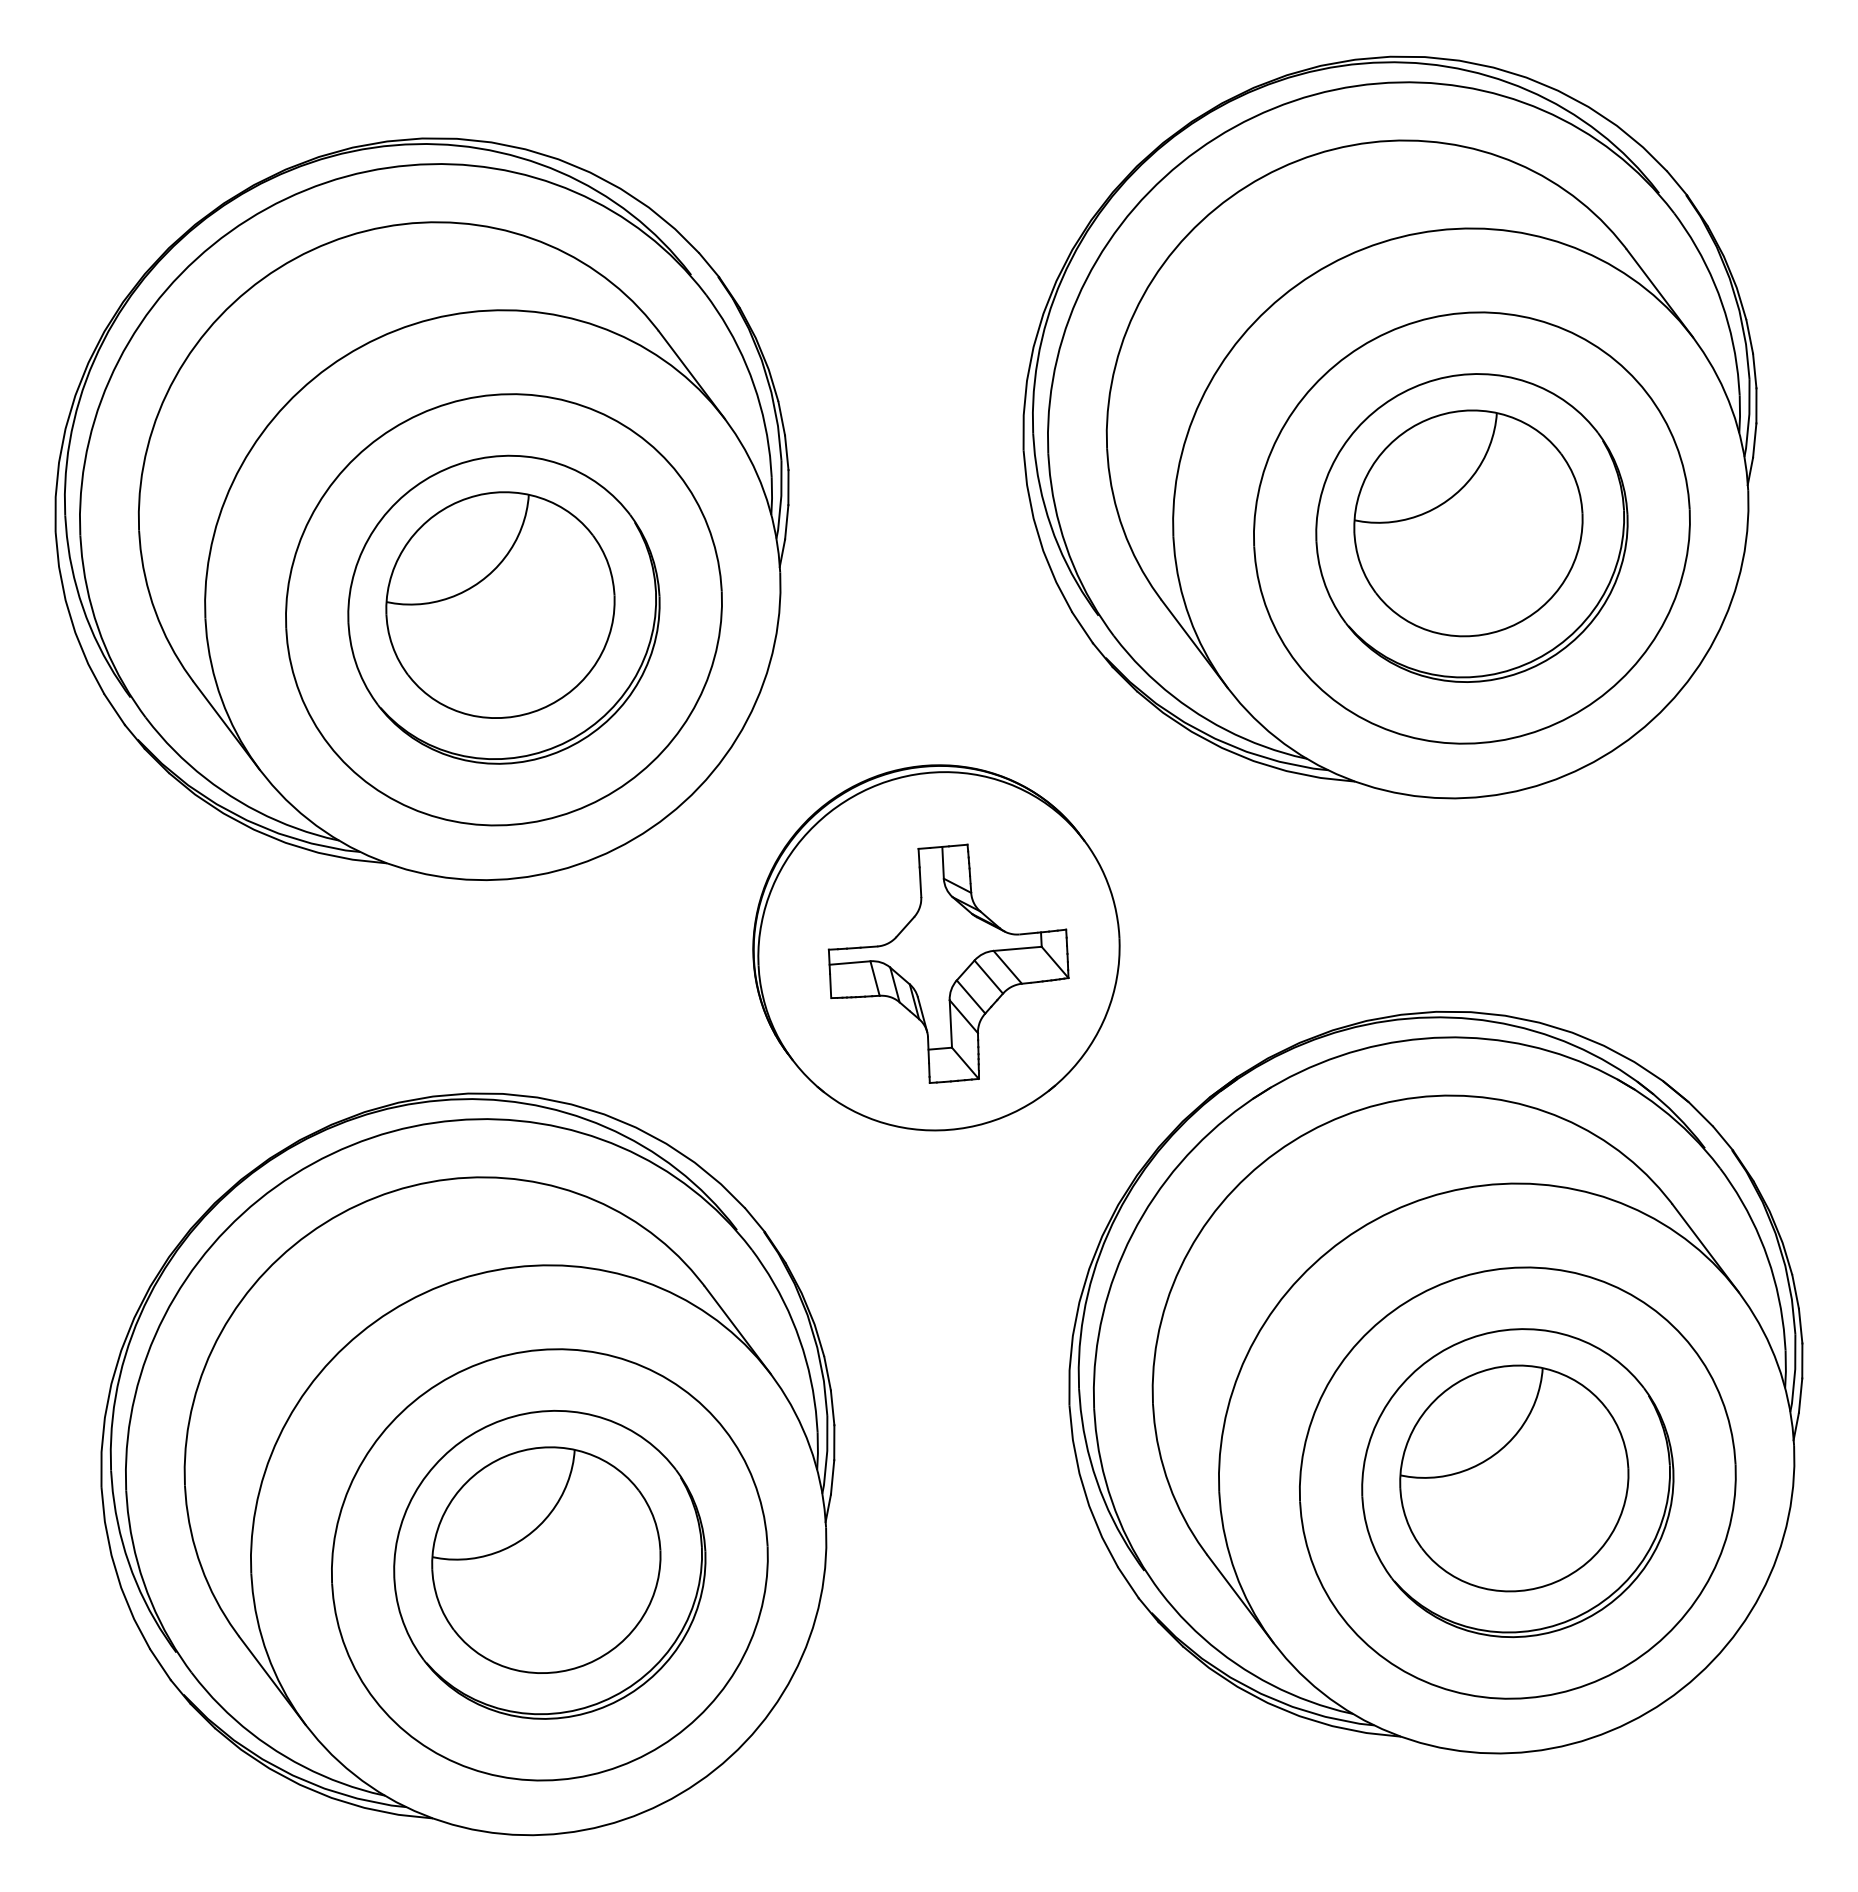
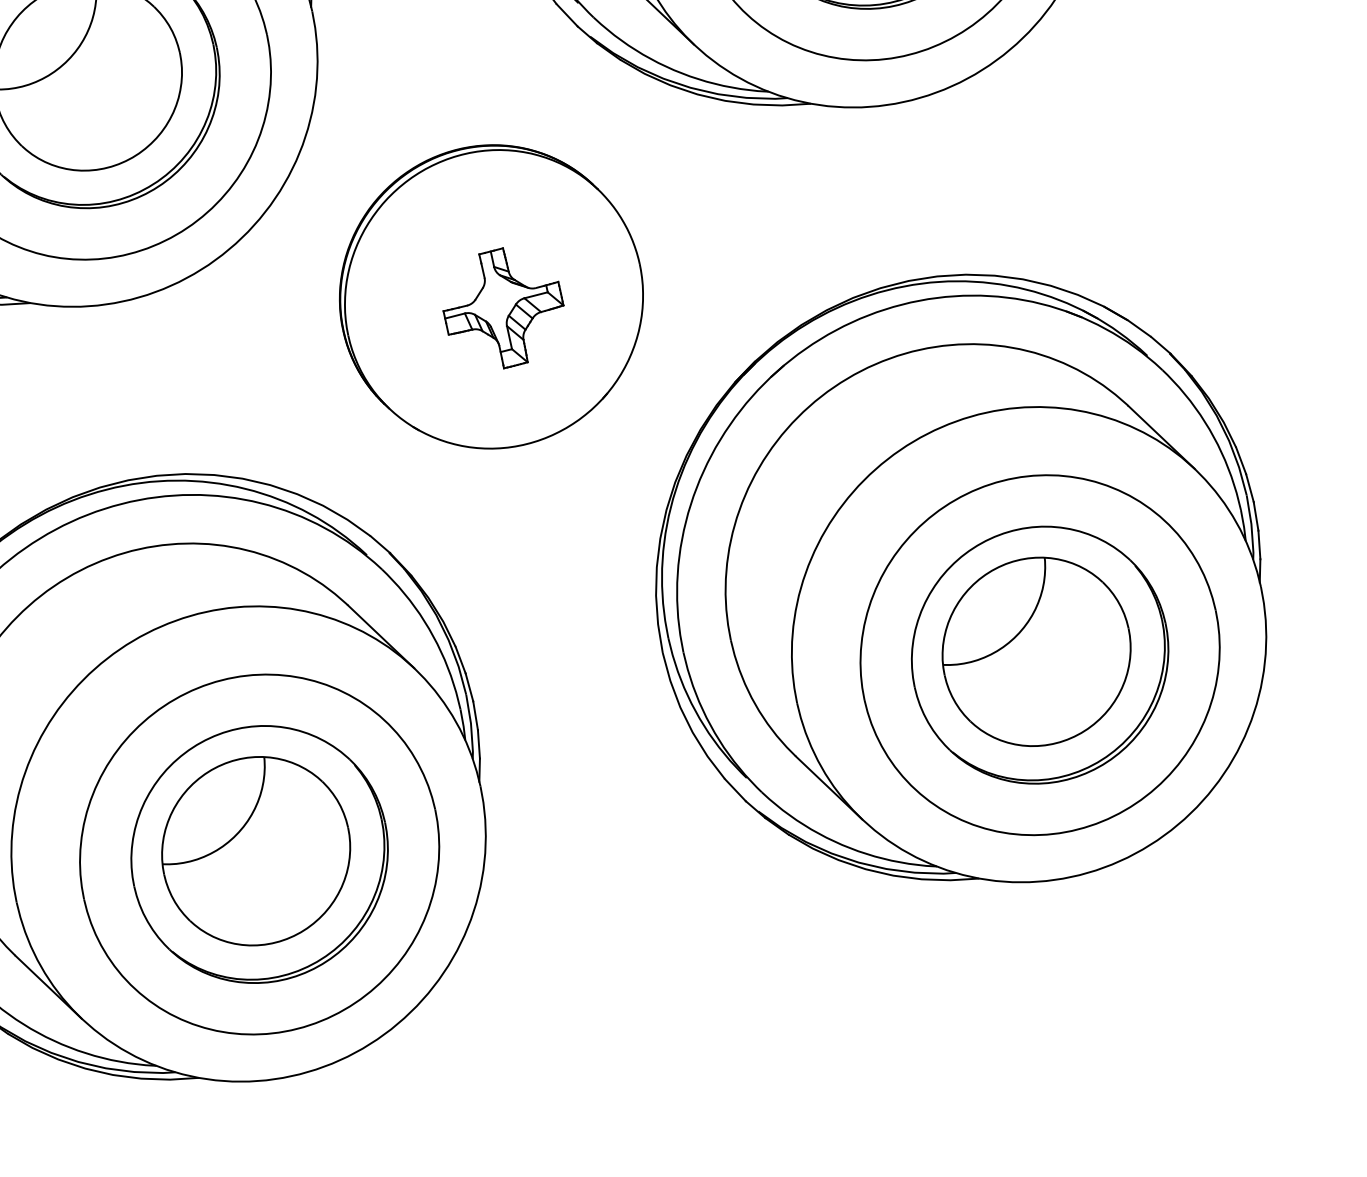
part: (948, 963) -> (503, 308), size x0.6

